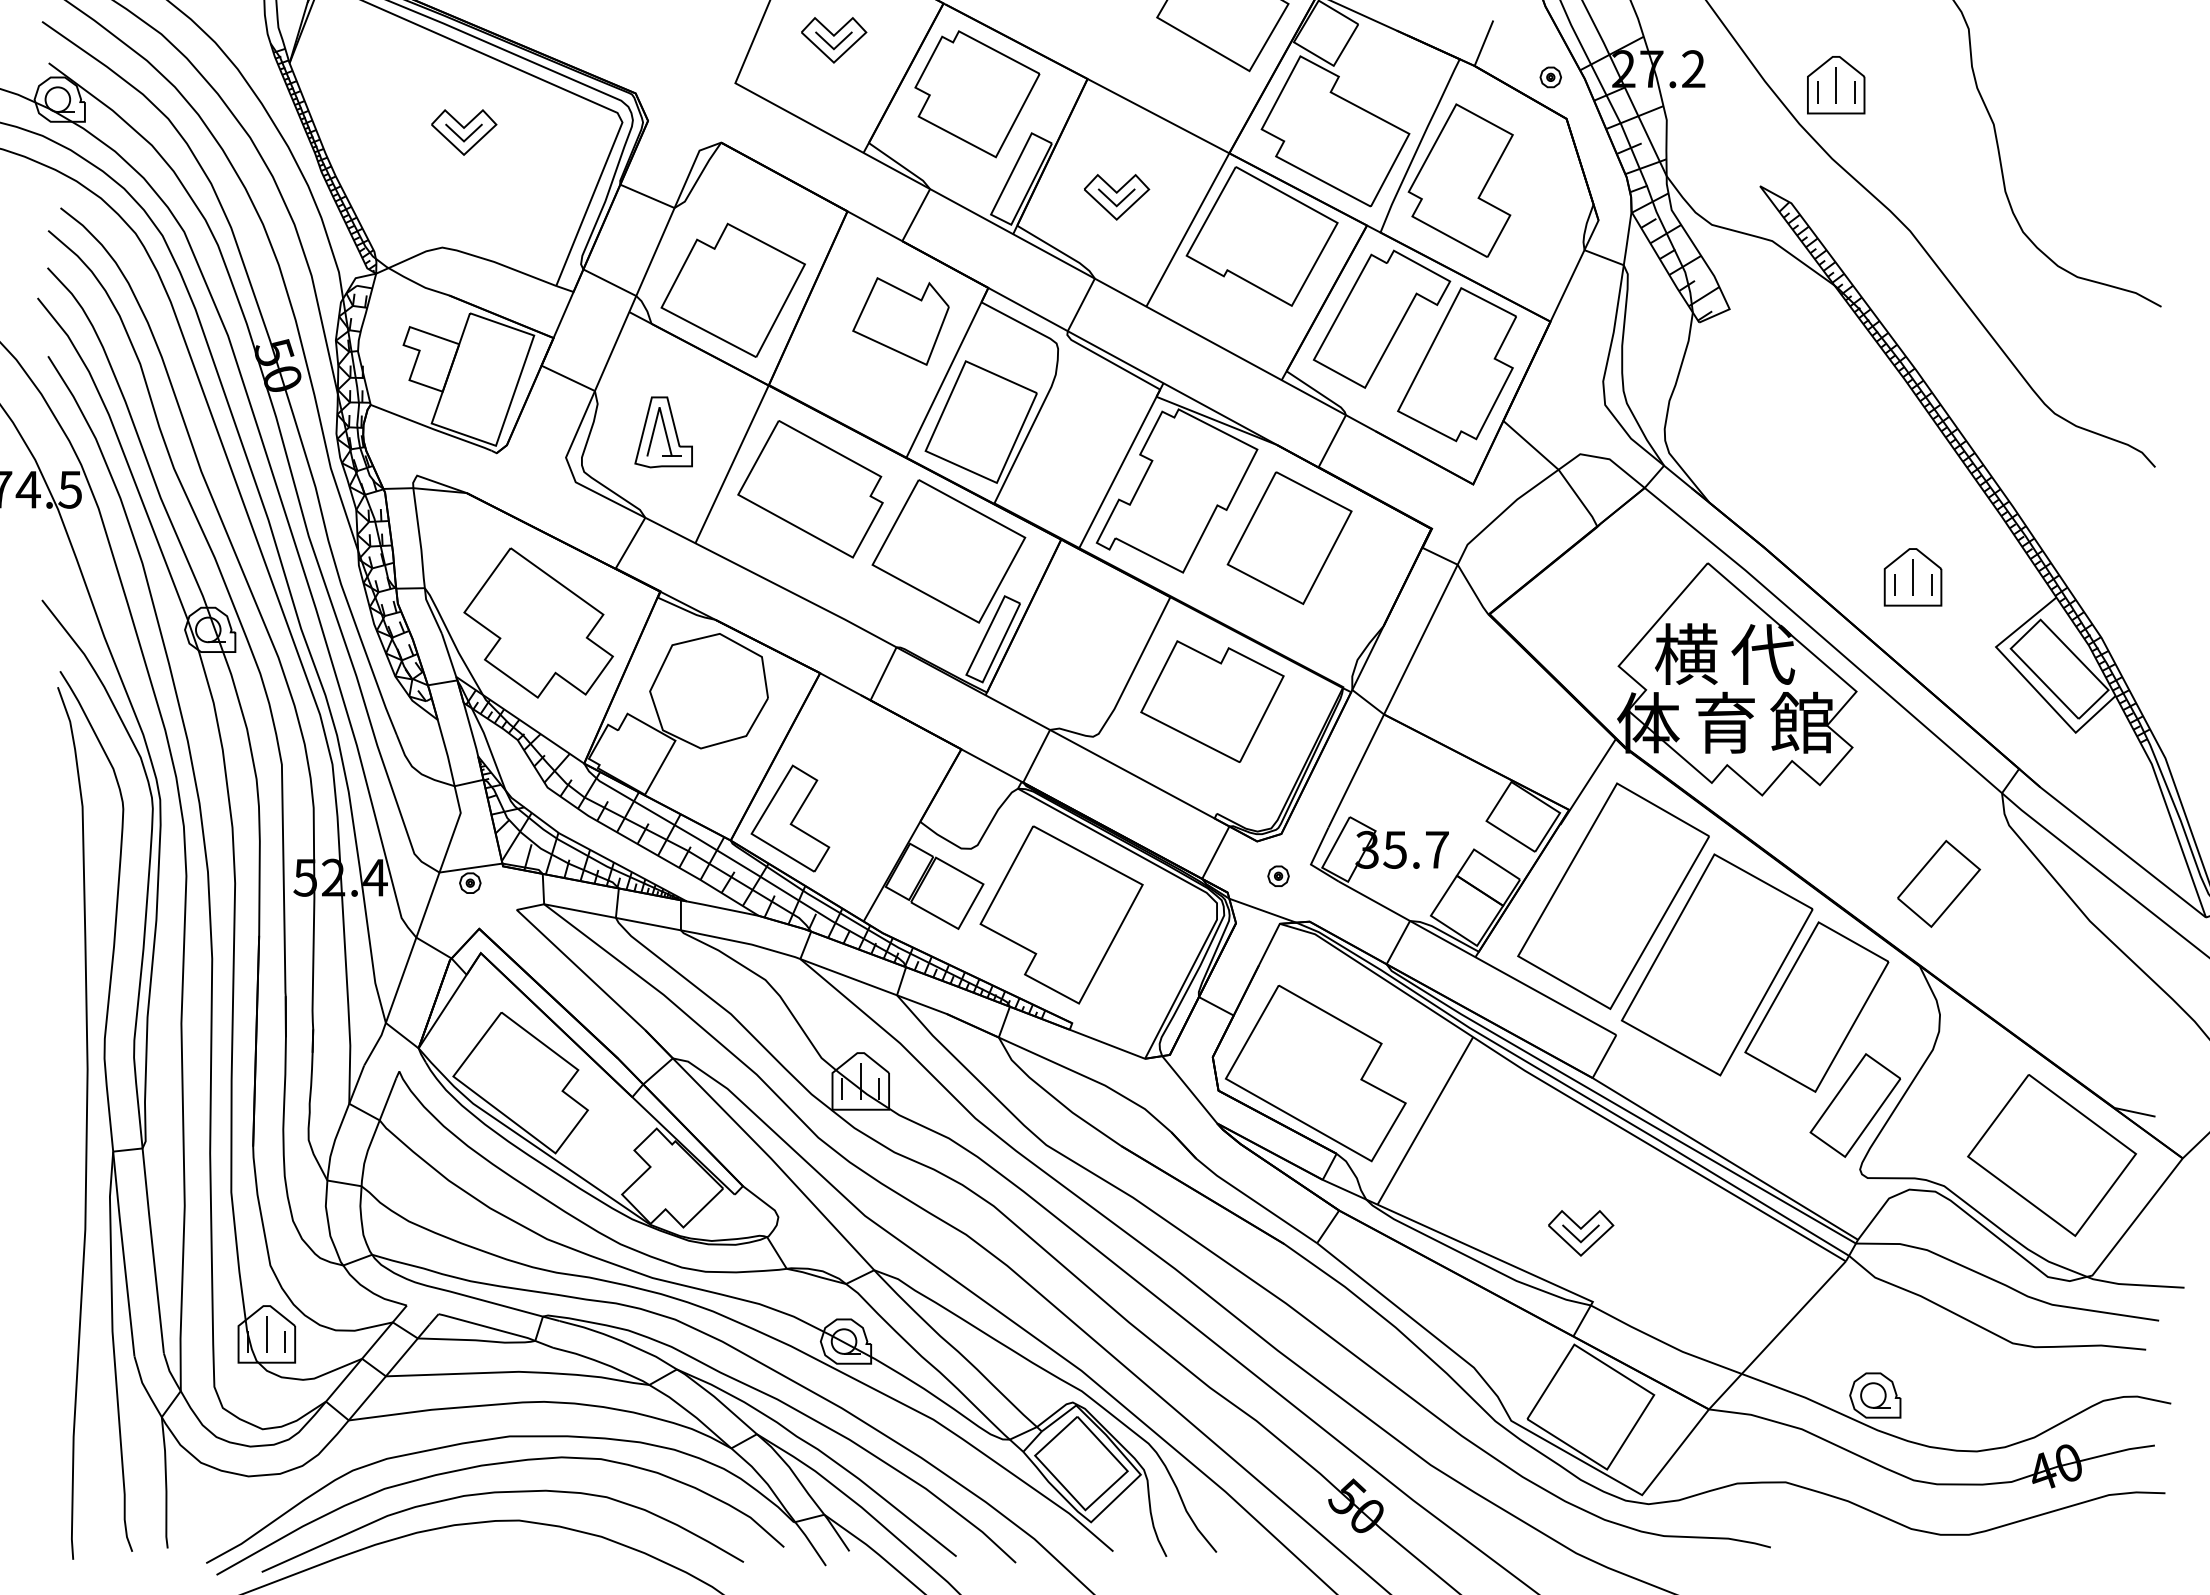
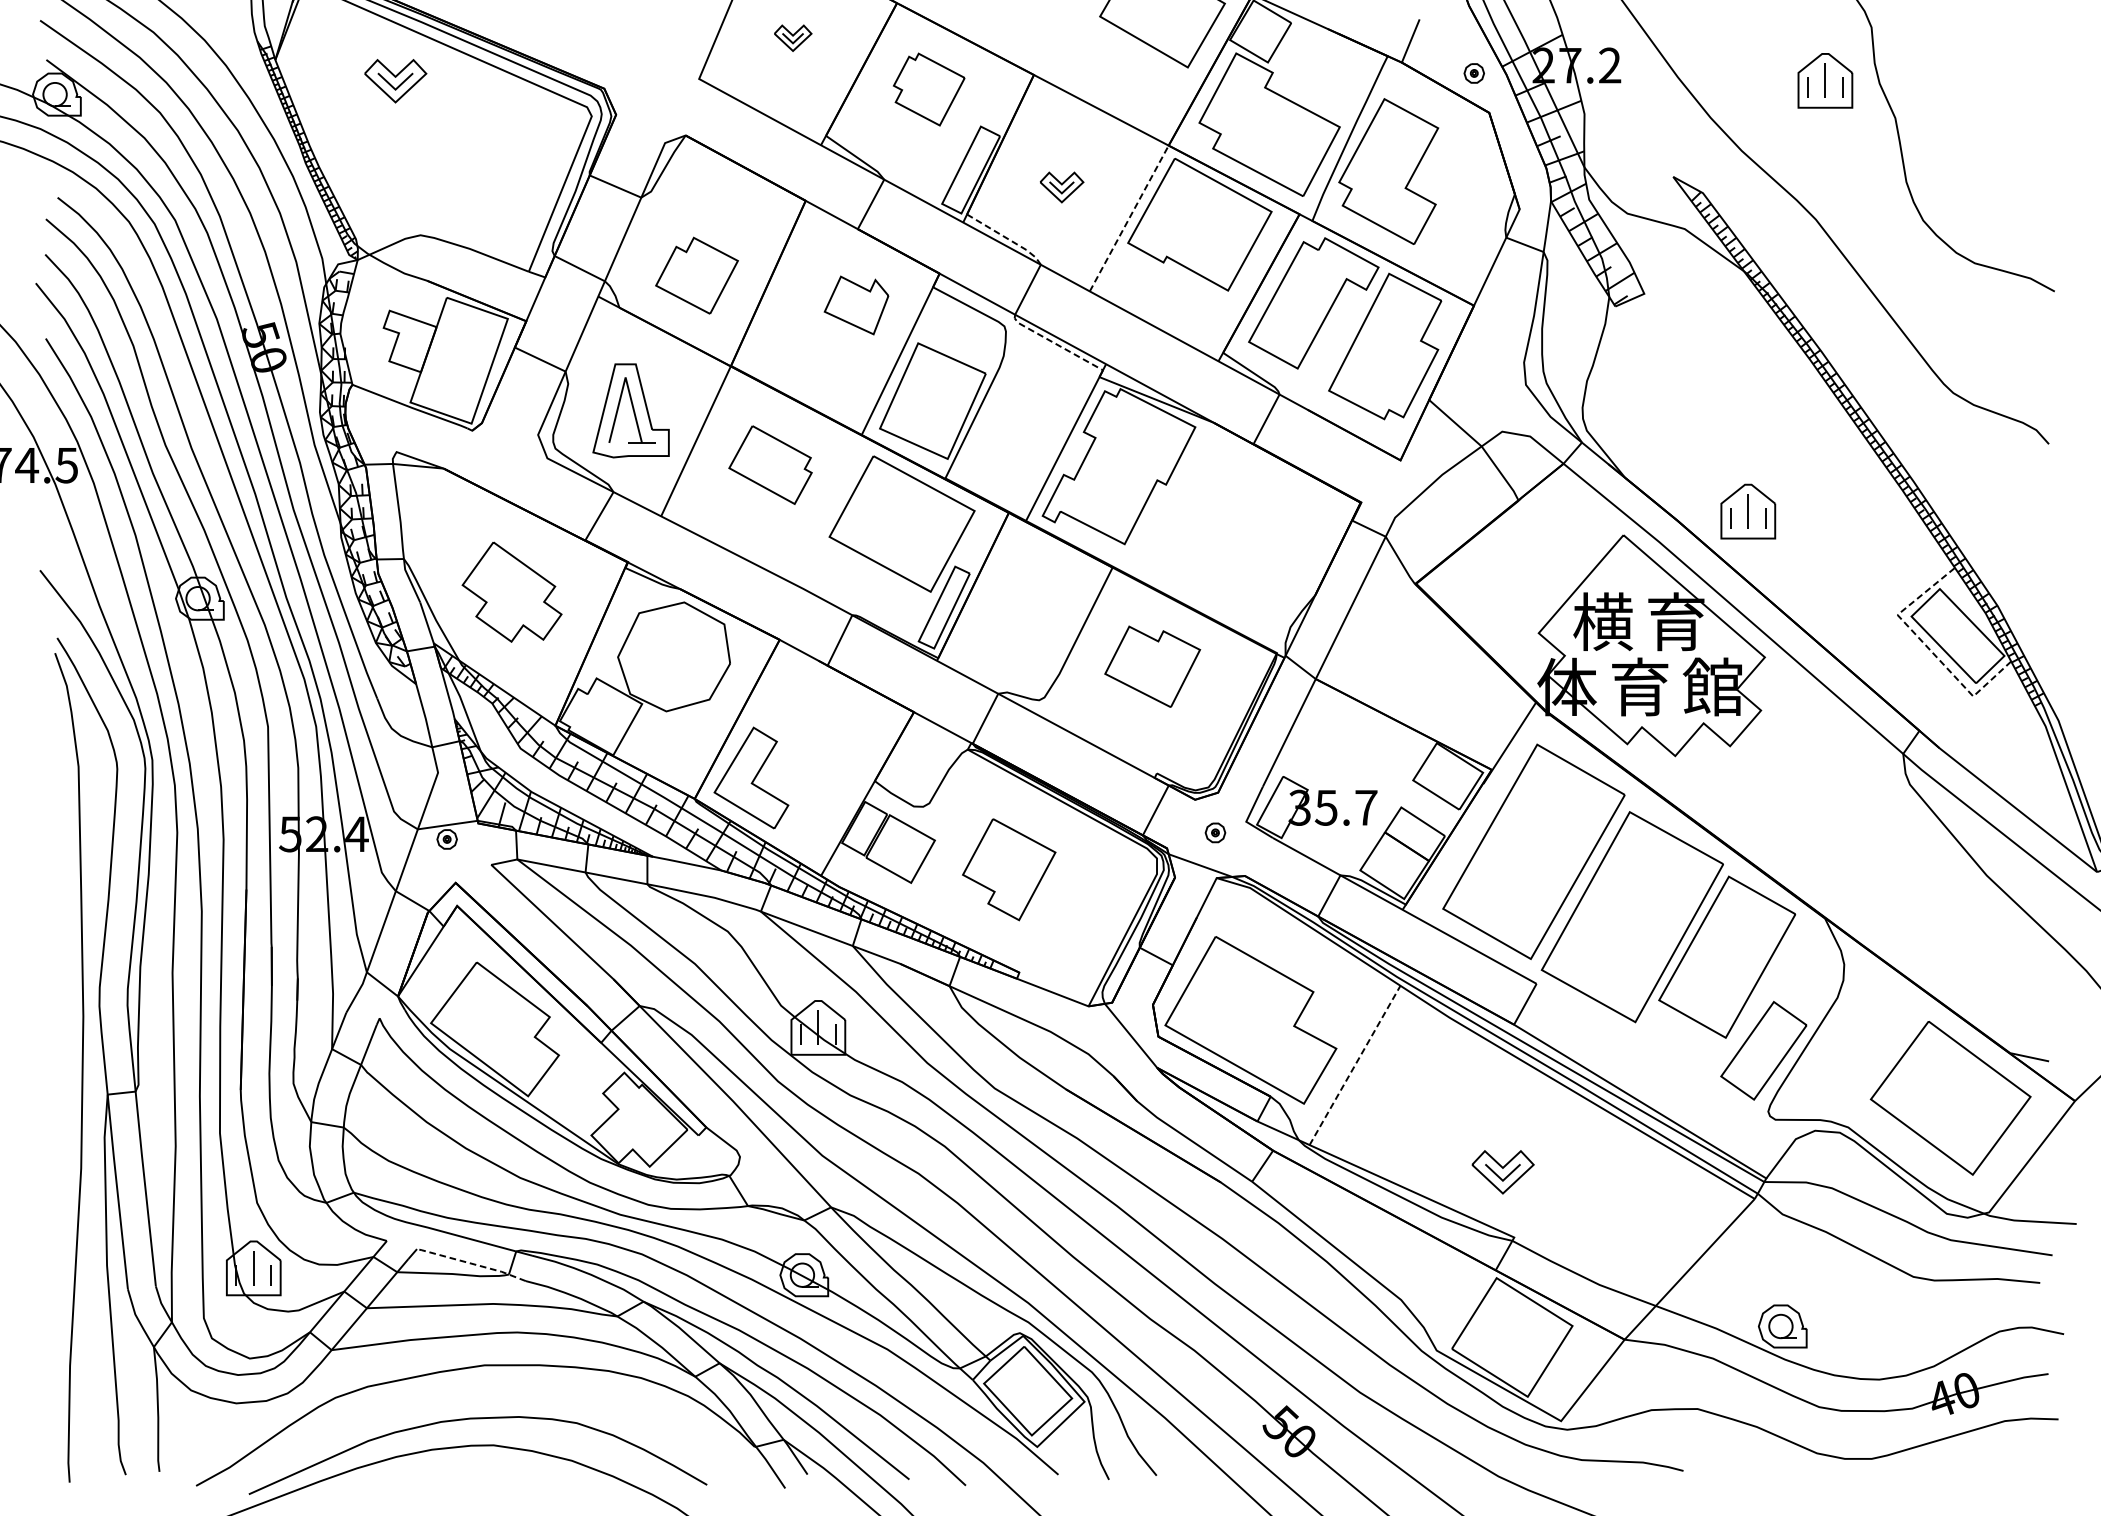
part: (834, 40) -> (793, 38), size x0.6
part: (1836, 85) -> (1825, 81), moved
part: (977, 94) -> (929, 89), size x0.6
part: (464, 132) -> (396, 81), moved
part: (1117, 197) -> (1062, 187), size x0.7
line: (1188, 229) -> (1129, 218), solid -> dashed
line: (1059, 250) -> (1007, 238), solid -> dashed
part: (732, 289) -> (696, 275), size x0.6
part: (900, 321) -> (856, 305), size x0.7
line: (1110, 361) -> (1055, 343), solid -> dashed
part: (663, 432) -> (630, 411), size x1.4
part: (810, 489) -> (770, 465), size x0.6
part: (1289, 538) -> (1225, 511), removed
part: (1912, 577) -> (1747, 511), moved
part: (538, 622) -> (511, 591), size x0.7
text: (1763, 653) -> (1676, 621), 代 -> 育
line: (2027, 681) -> (1927, 647), solid -> dashed
part: (1212, 701) -> (1152, 666), size x0.7
part: (1939, 883) -> (1843, 839), removed
part: (1061, 914) -> (1009, 869), size x0.6
line: (1425, 1120) -> (1355, 1065), solid -> dashed
line: (496, 1329) -> (472, 1263), solid -> dashed
curve: (492, 1465) -> (468, 1393), removed

